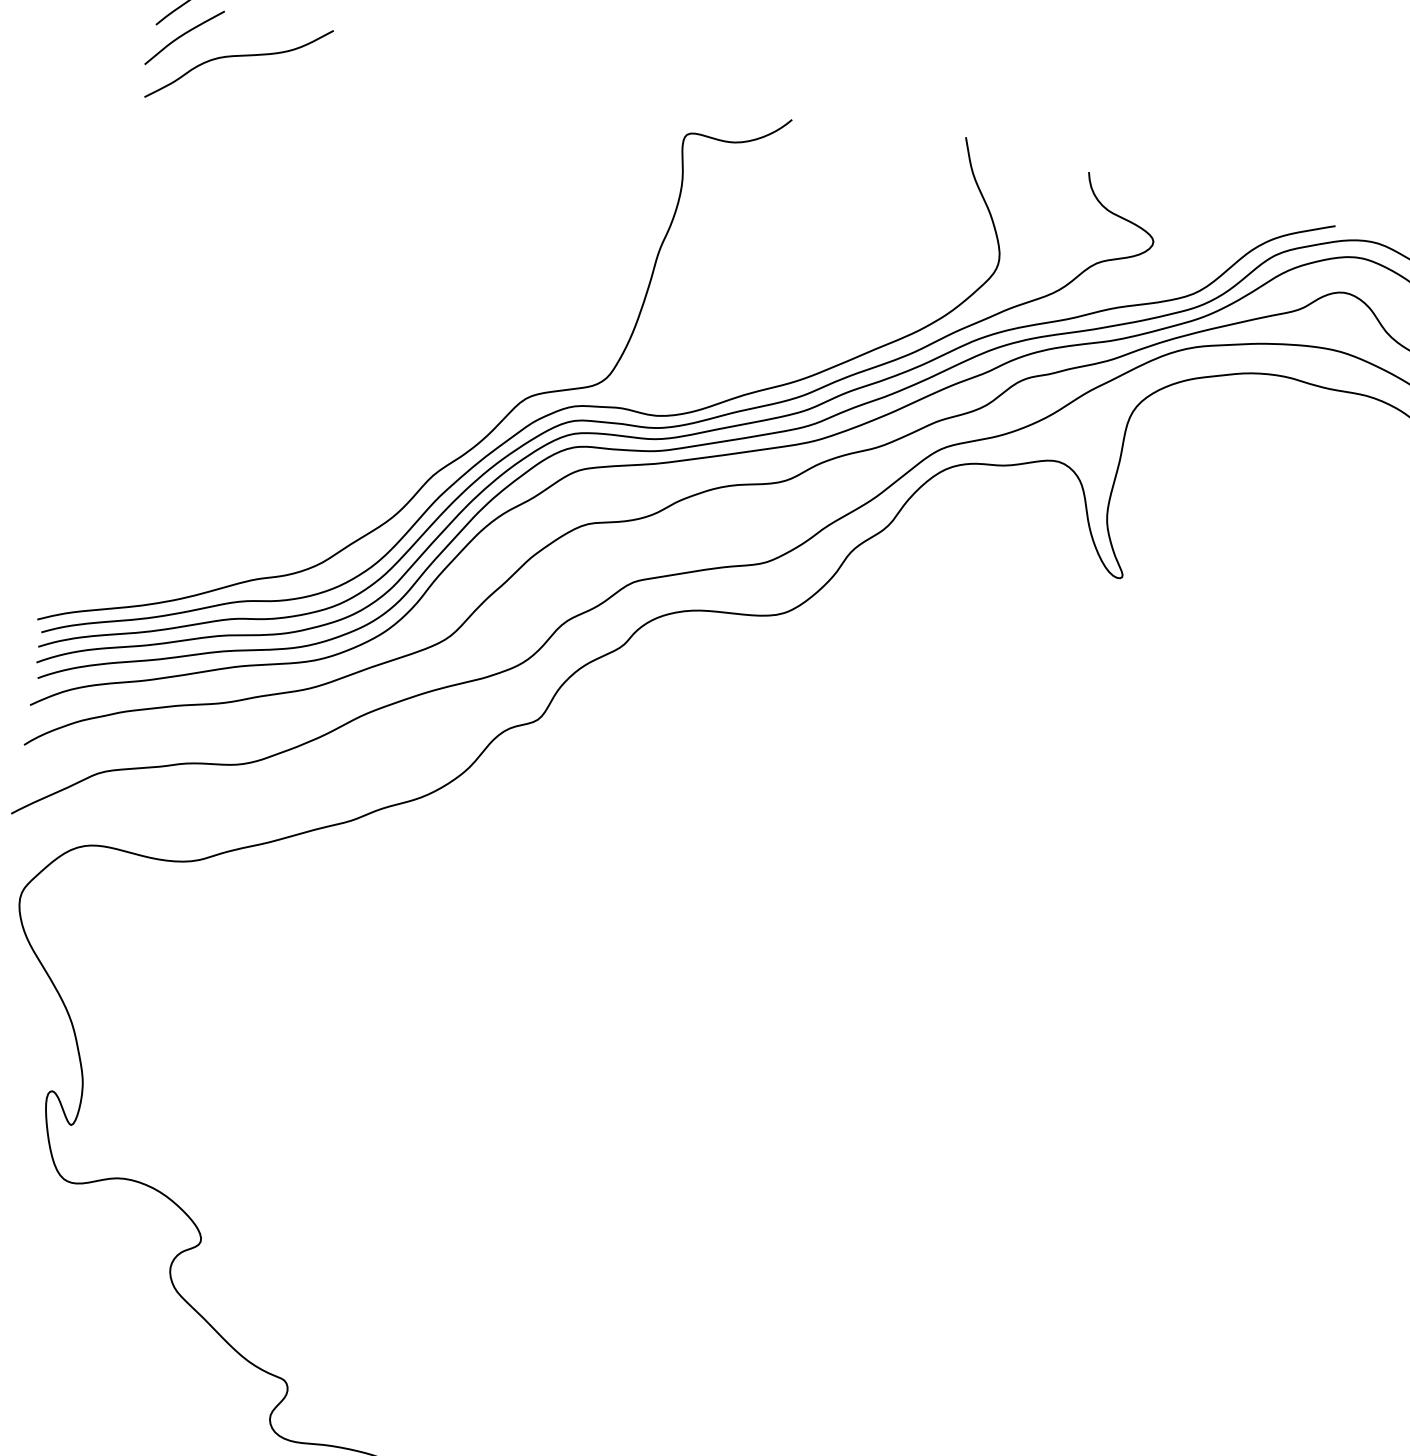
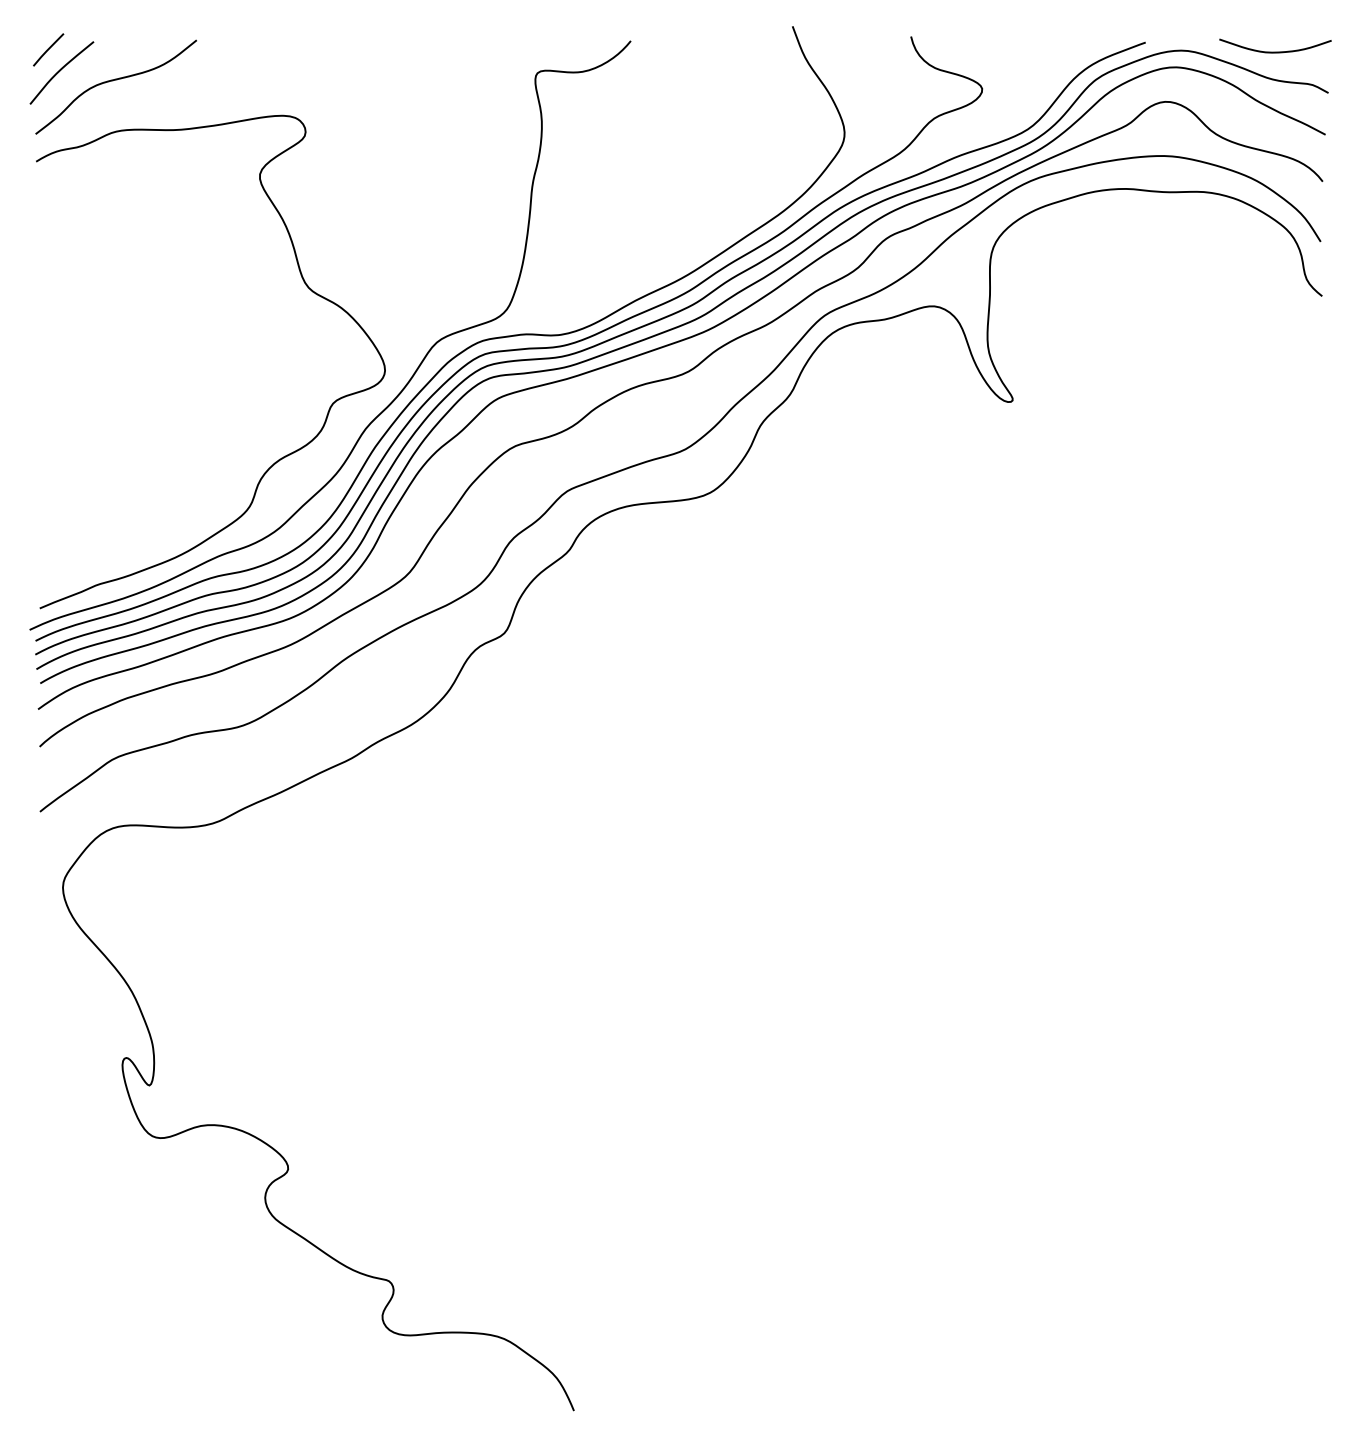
curve: (331, 491) -> (275, 461), added

